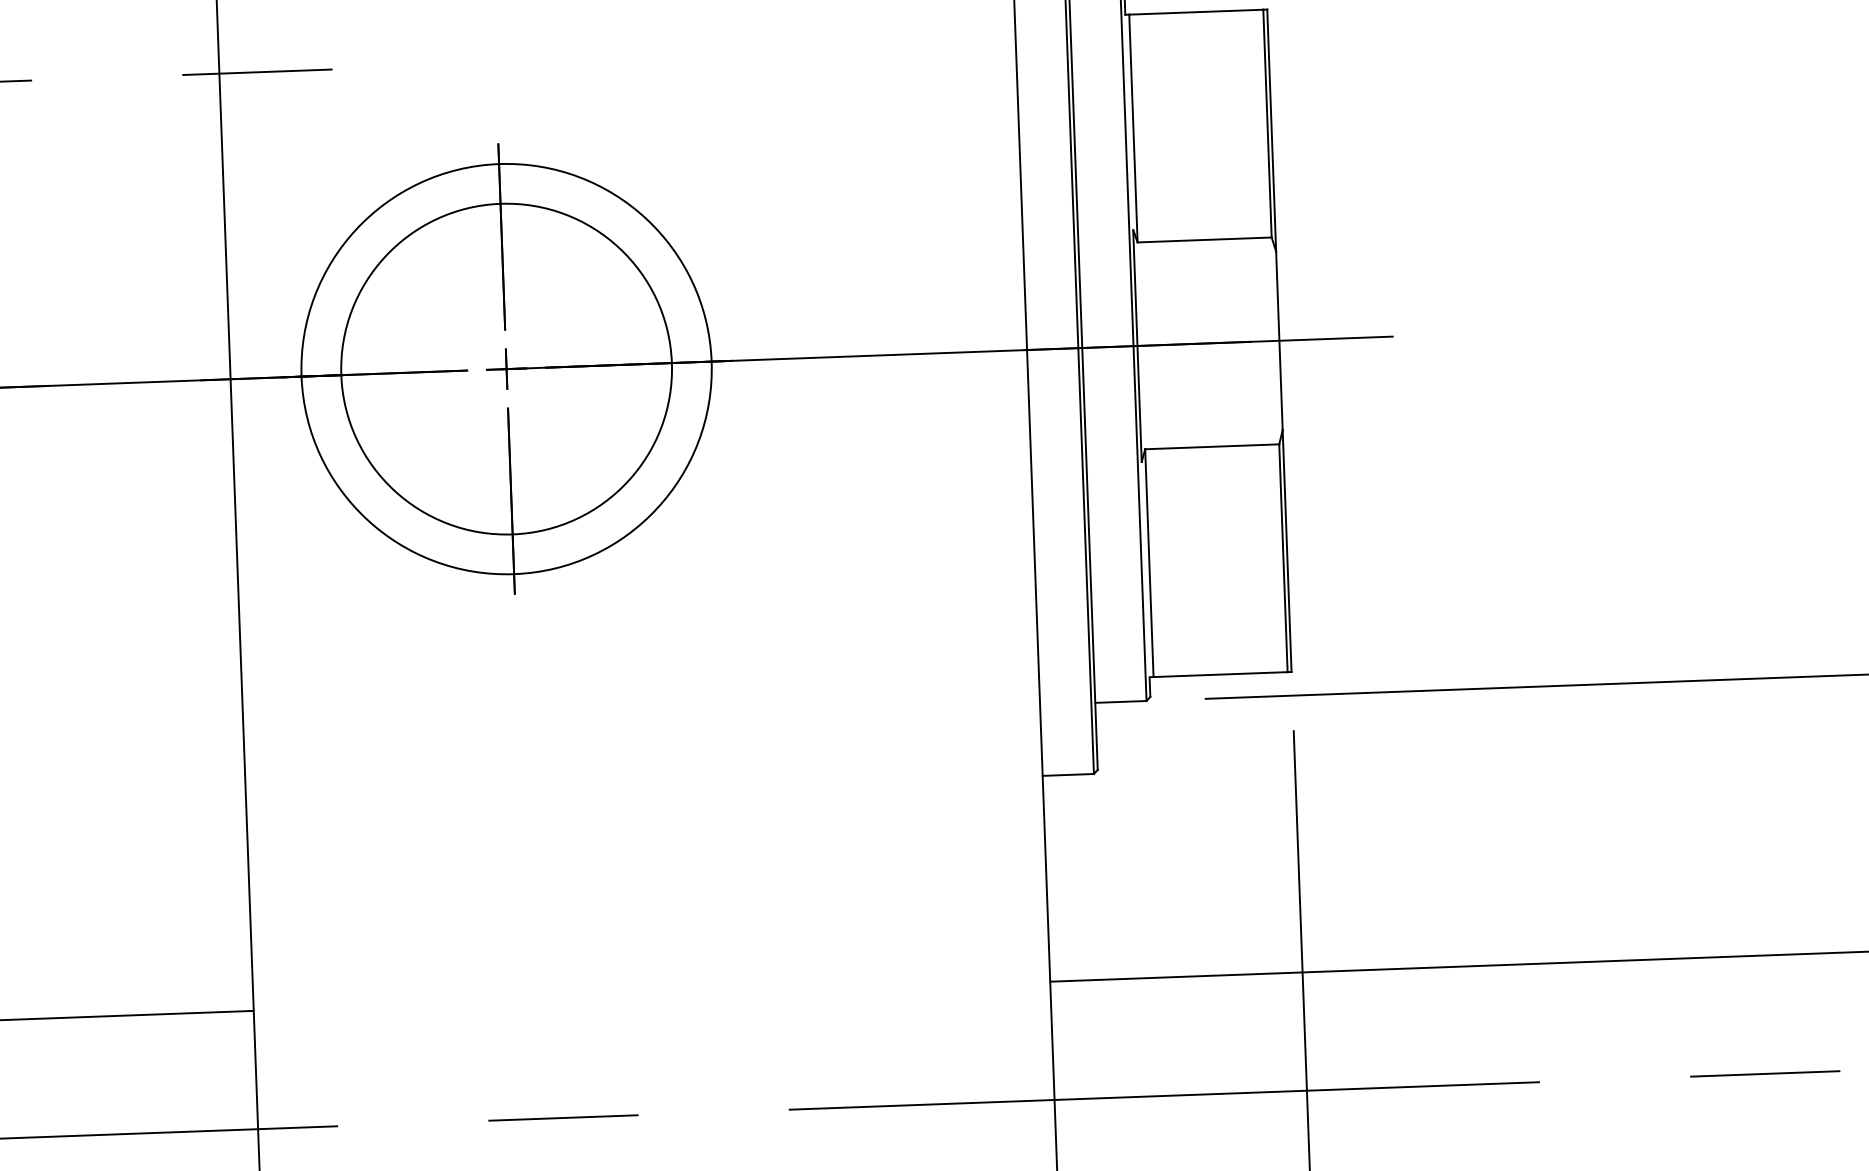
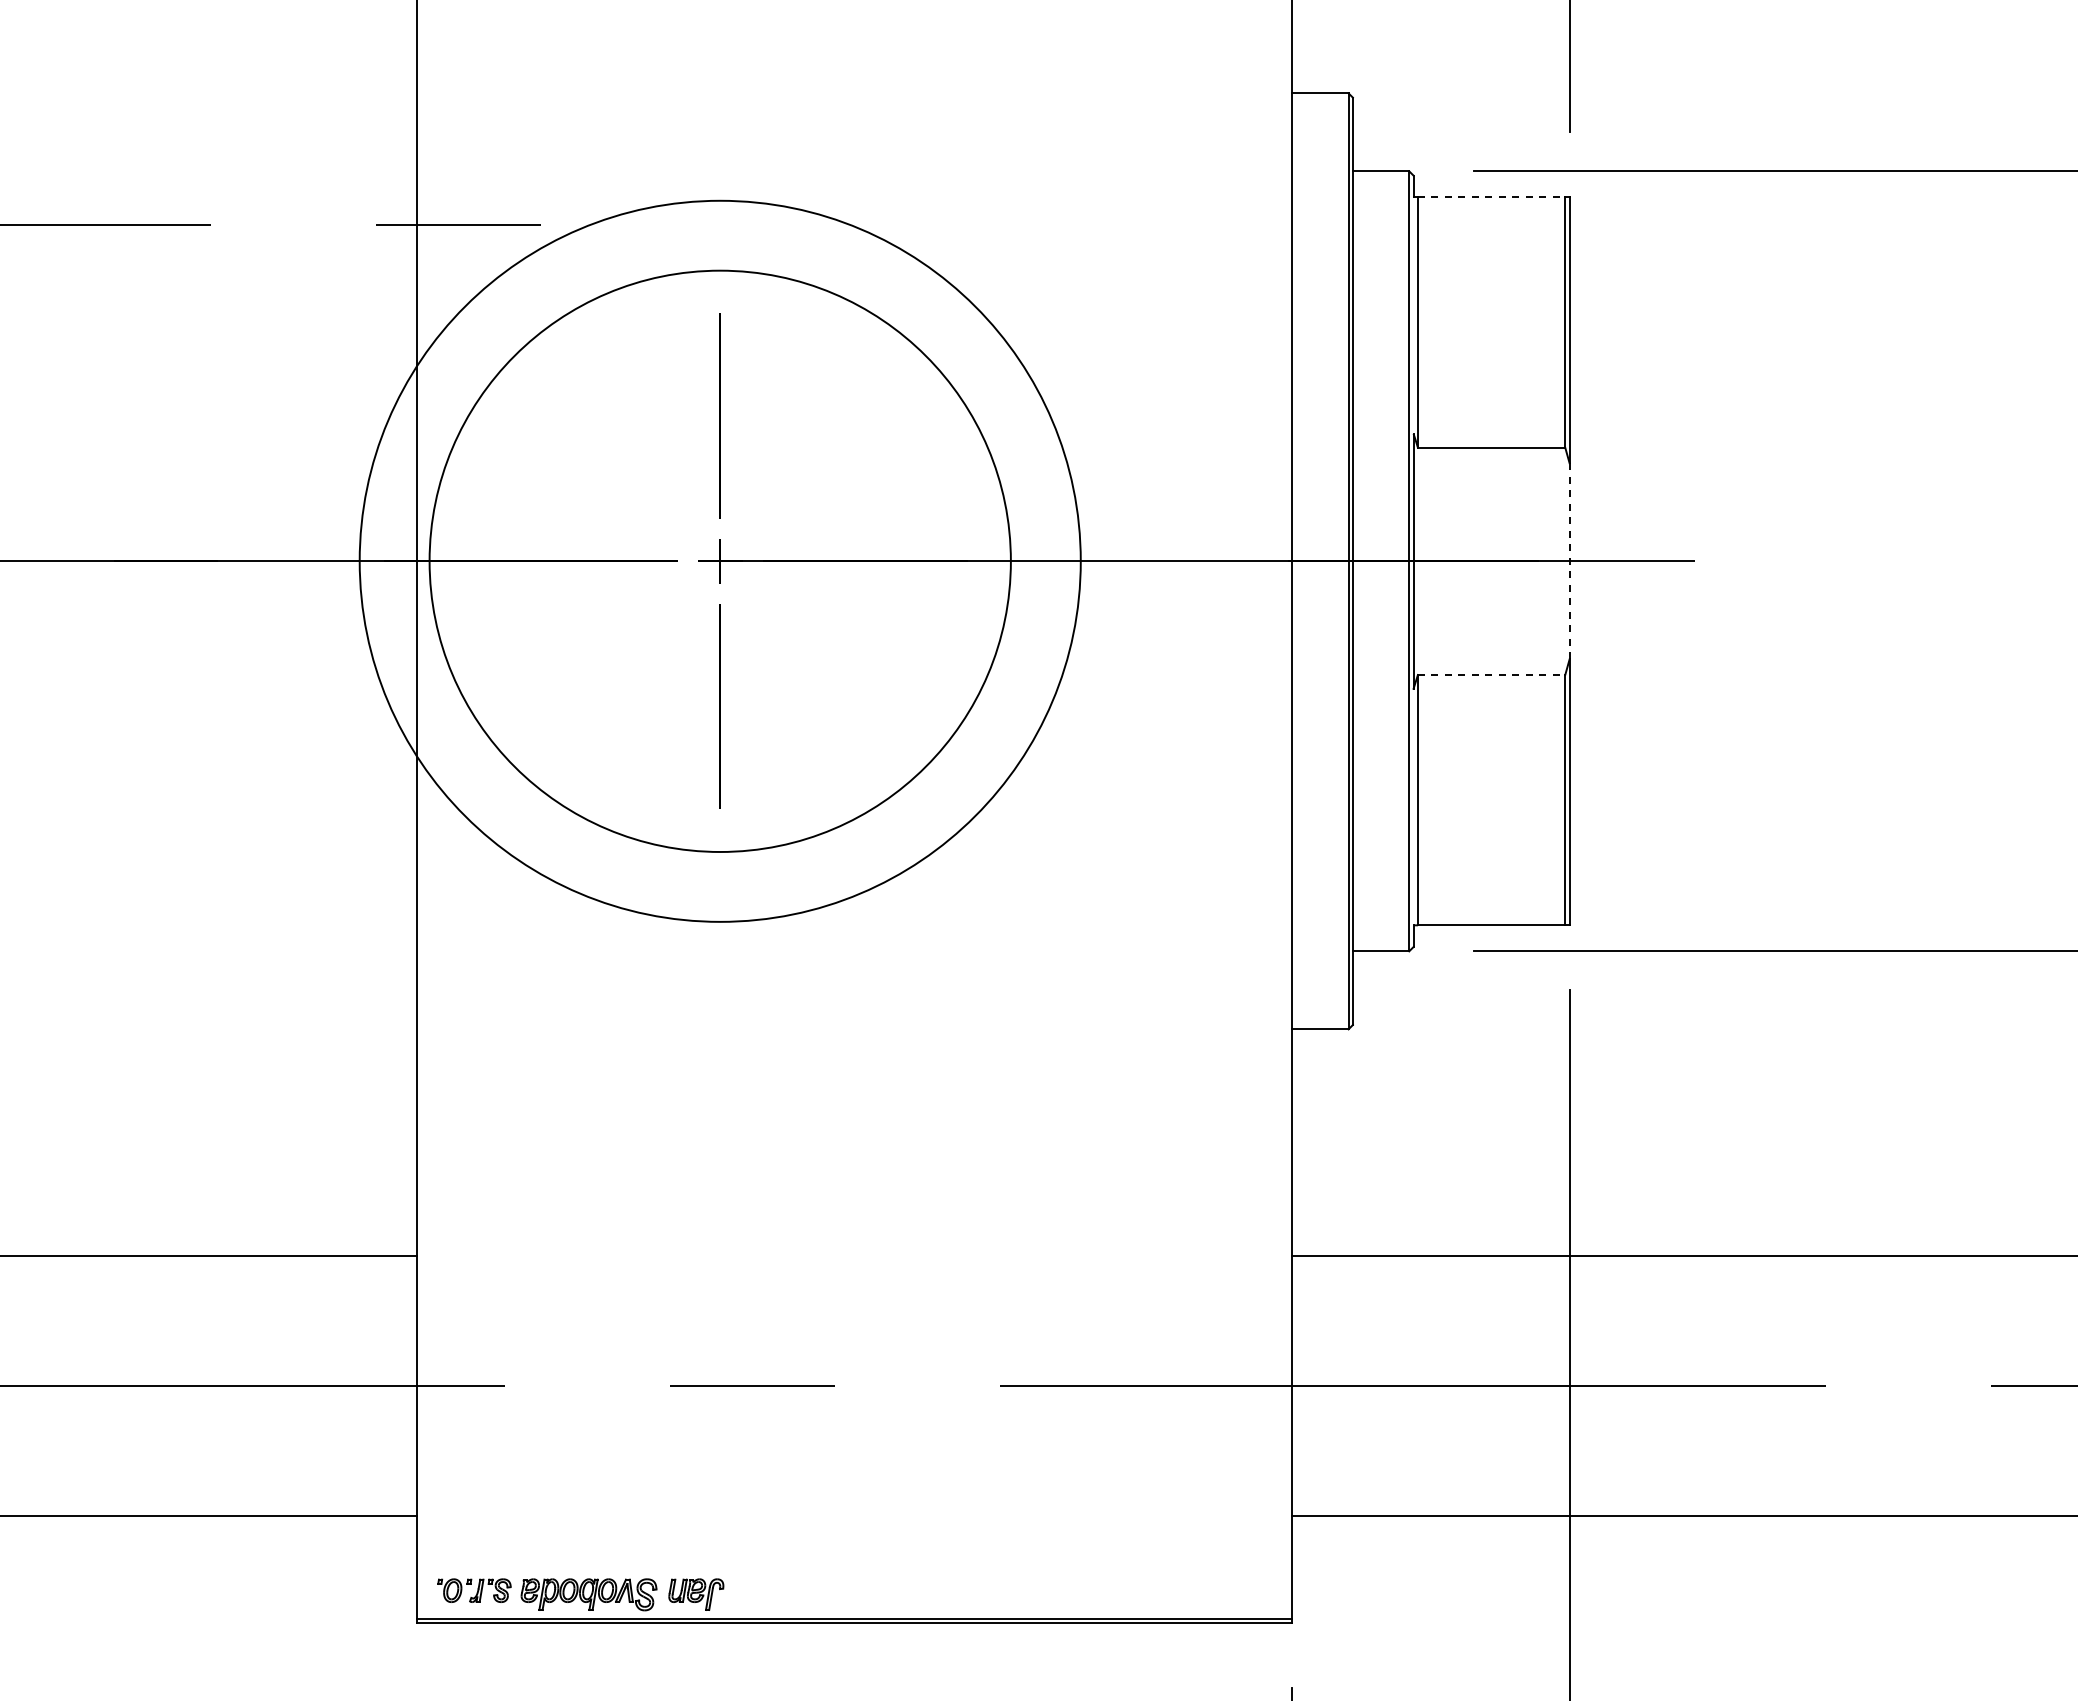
line: (1196, 12) -> (1491, 197), solid -> dashed
line: (1279, 340) -> (1569, 561), solid -> dashed
circle: (505, 369) -> (719, 561), size x1.6
circle: (505, 369) -> (719, 561), size x1.6
line: (1212, 447) -> (1491, 675), solid -> dashed

